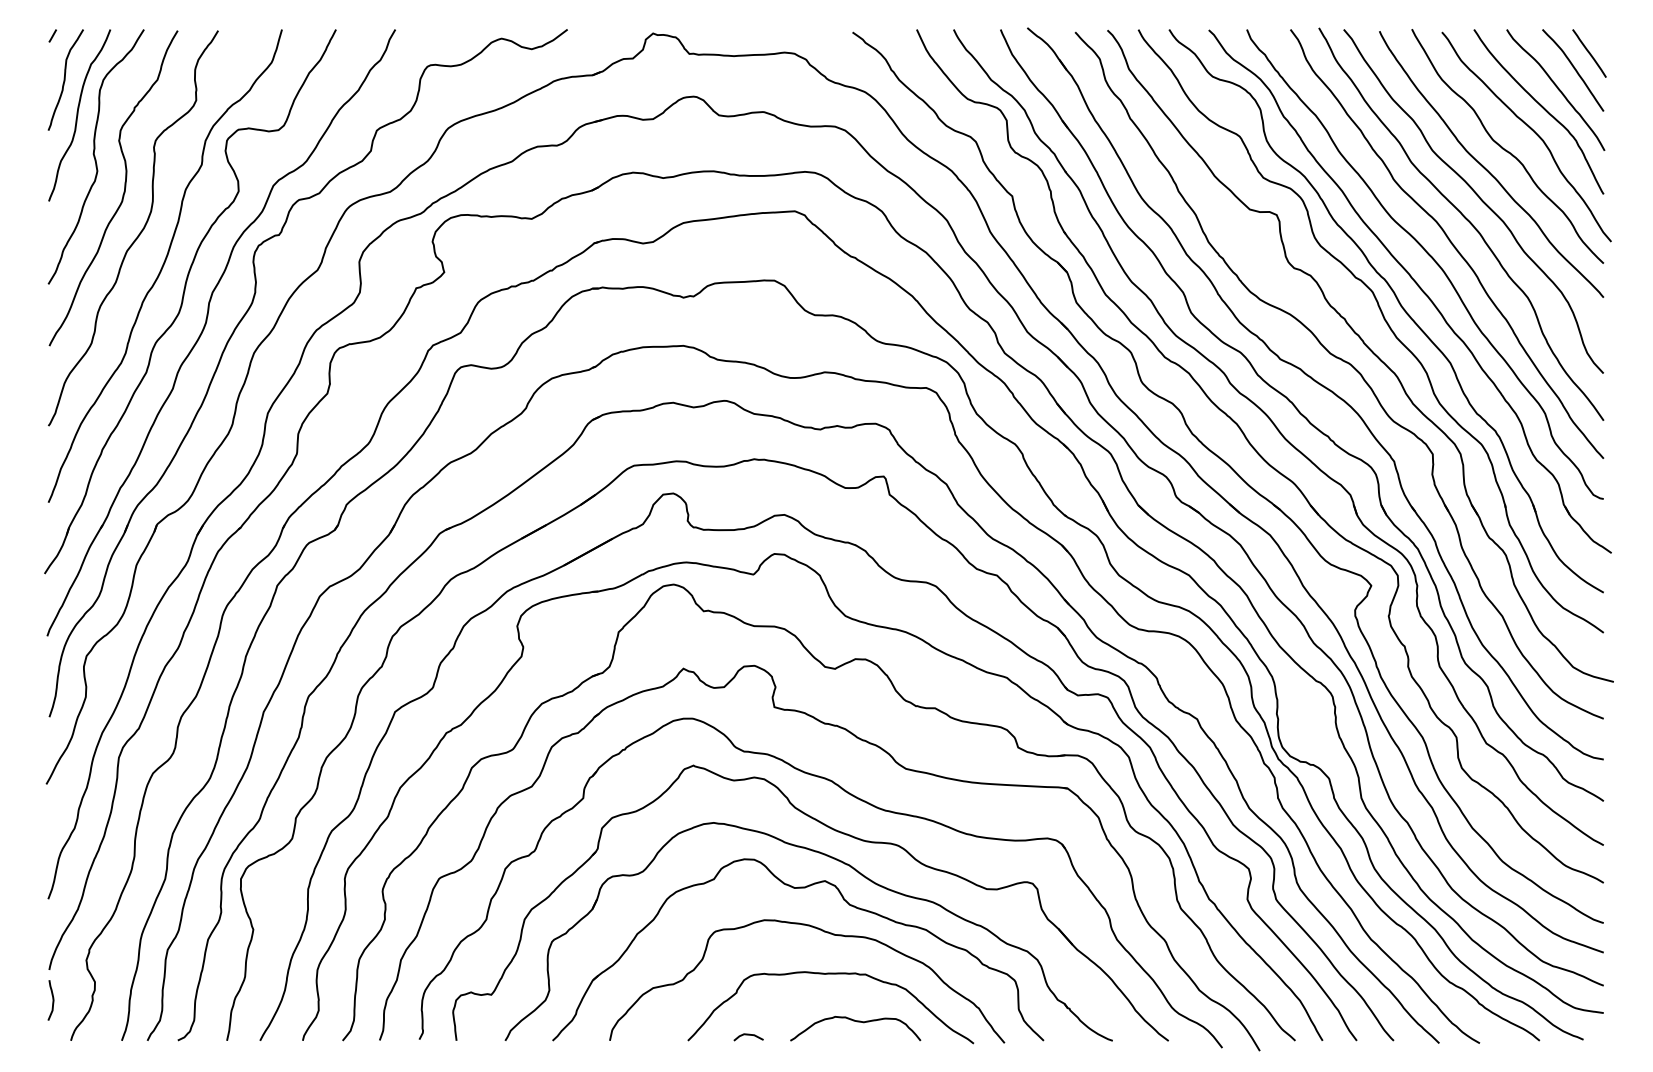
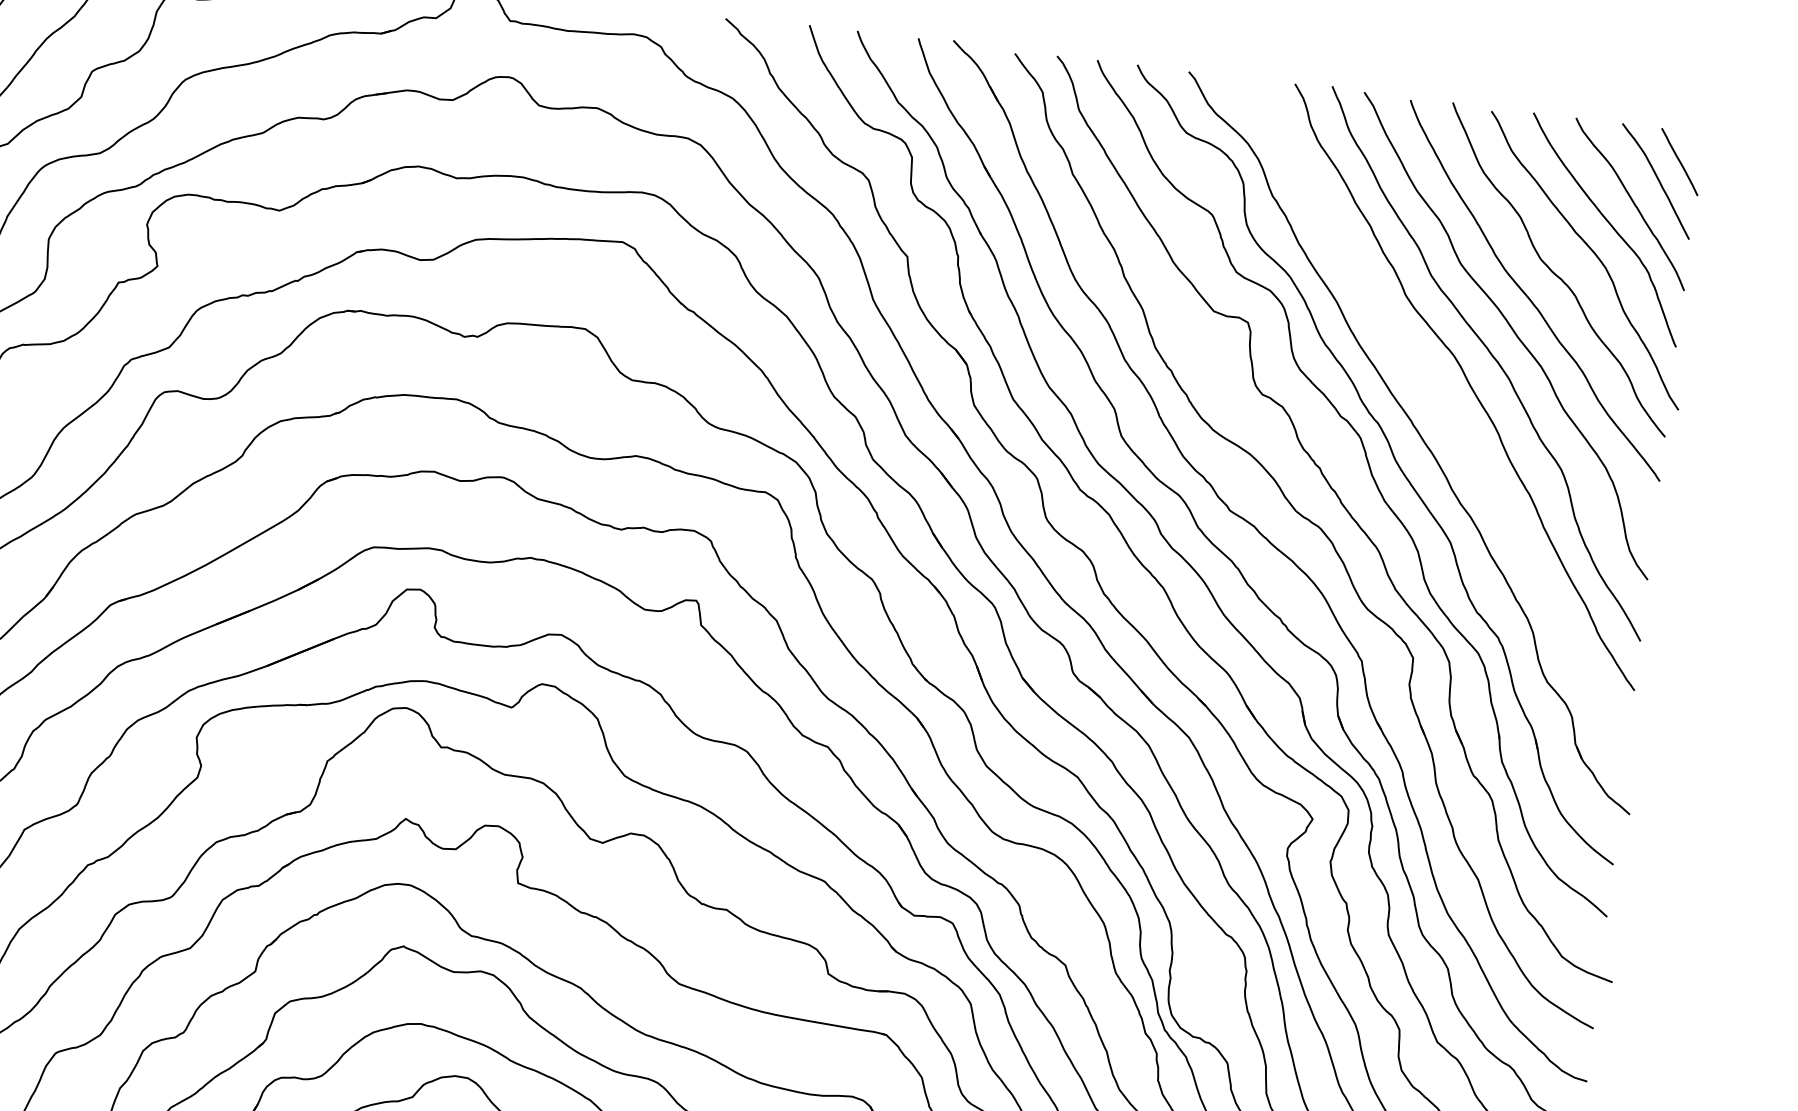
curve: (1430, 257) -> (1441, 402), removed

